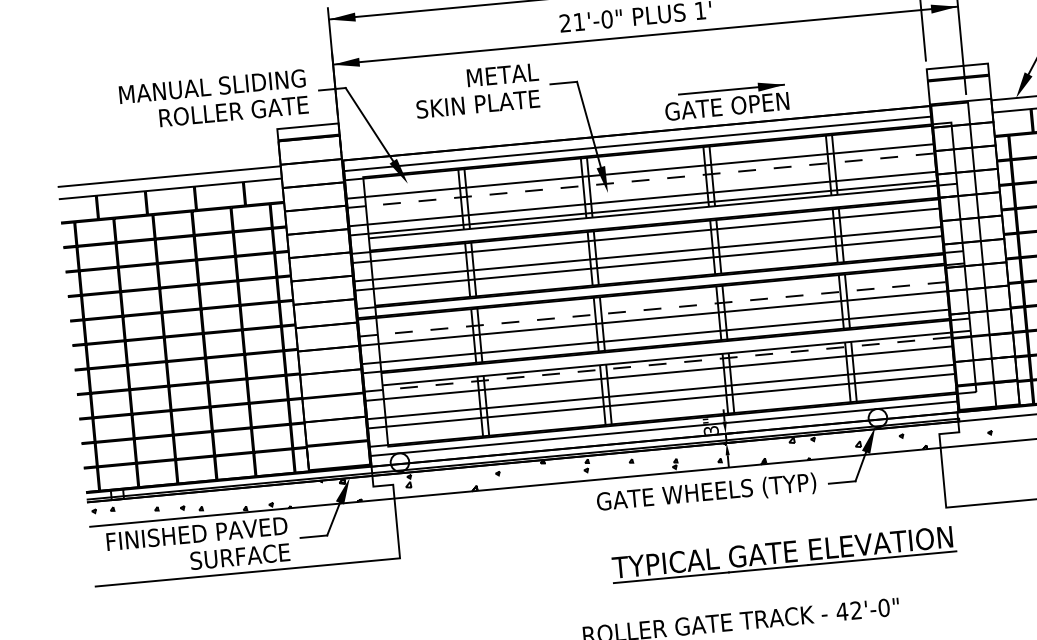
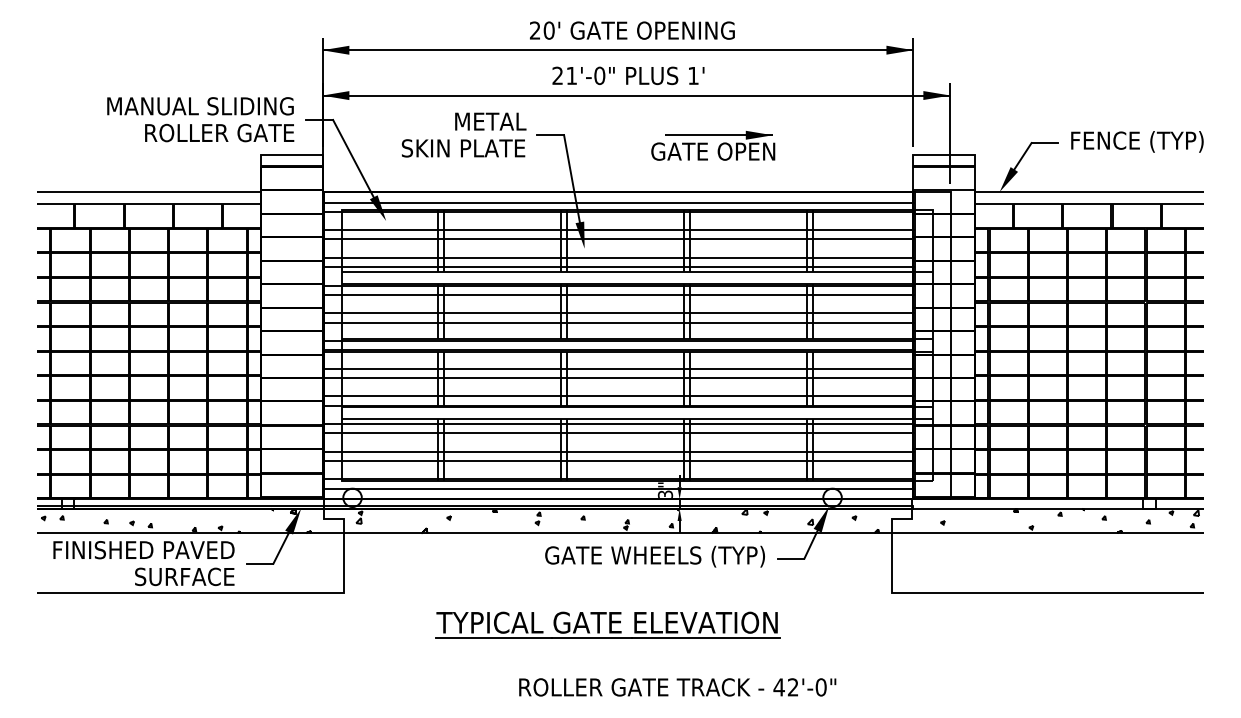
part: (726, 100) -> (713, 145), moved
line: (641, 180) -> (619, 239), dashed -> solid
line: (653, 309) -> (619, 368), dashed -> solid
line: (658, 364) -> (619, 424), dashed -> solid
part: (782, 554) -> (607, 624), moved

